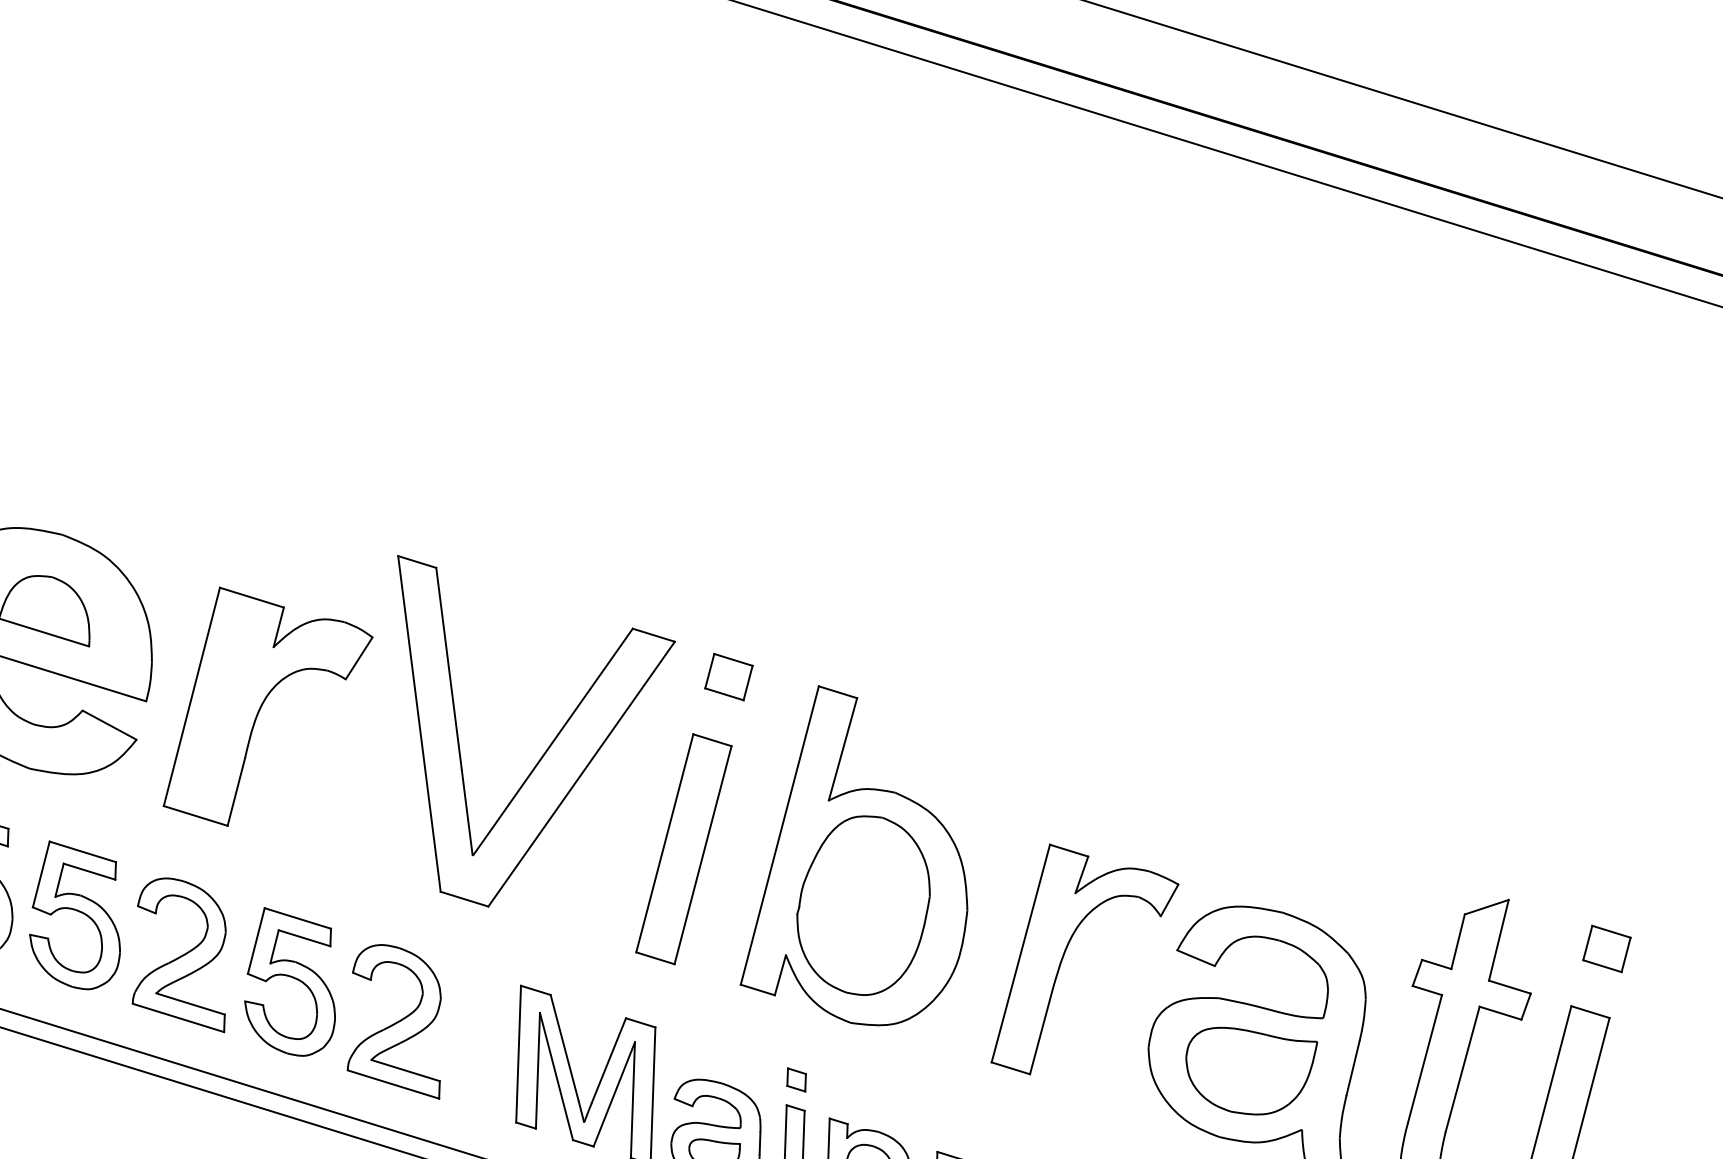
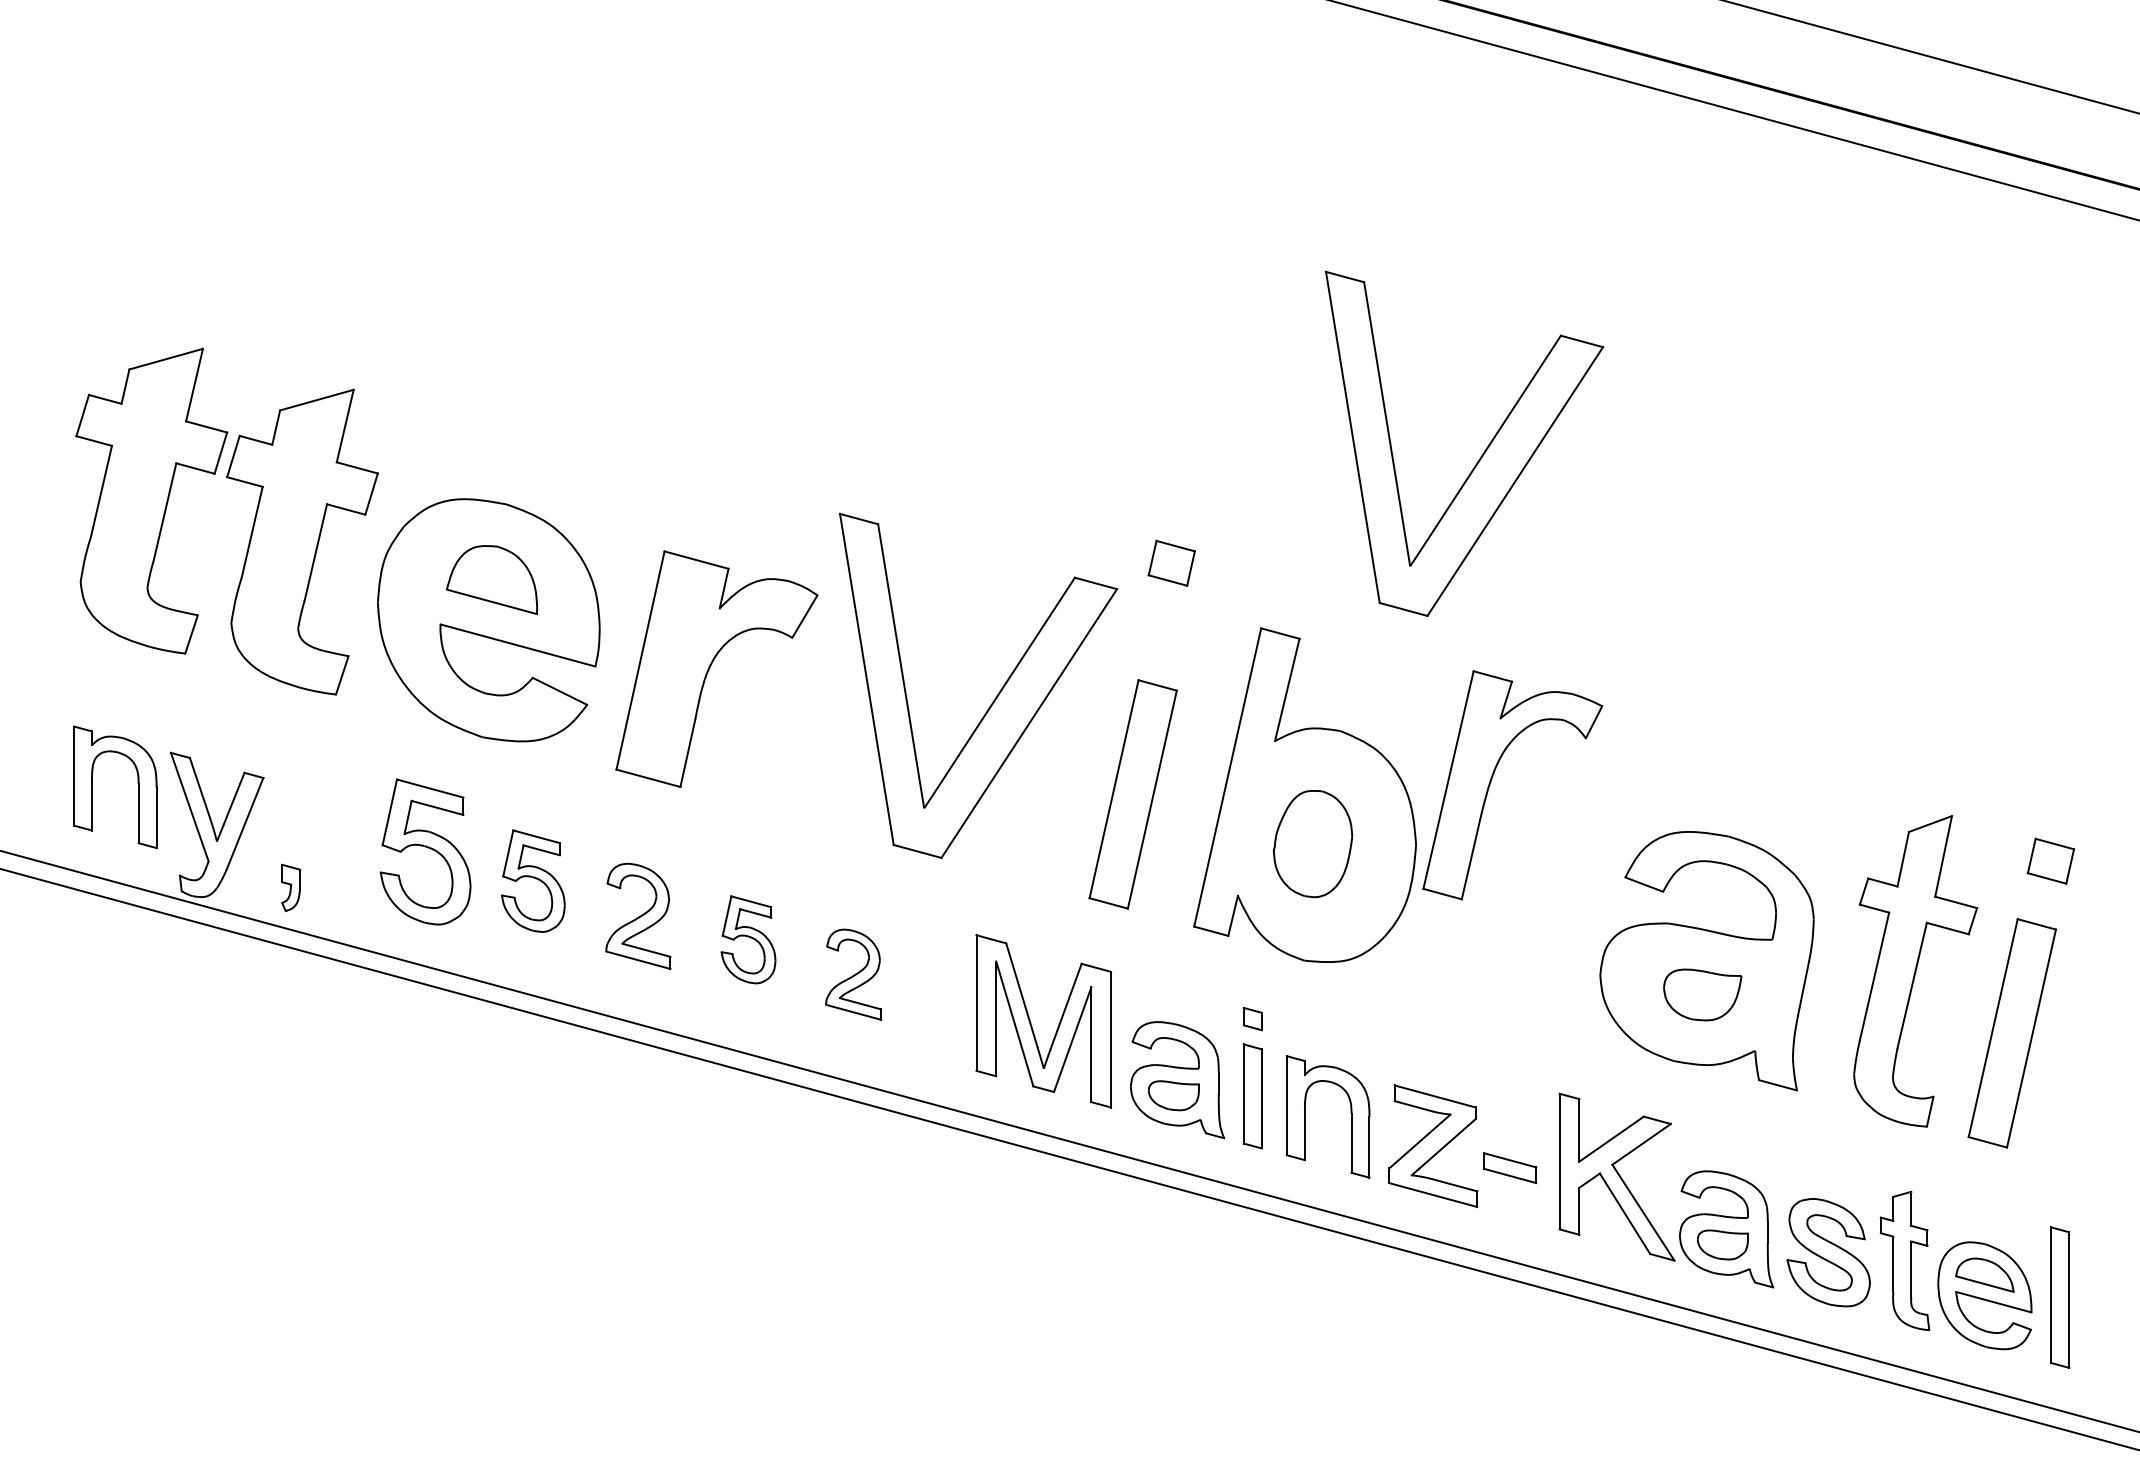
part: (1048, 517) -> (1482, 453), added
part: (728, 676) -> (1171, 562), moved
part: (862, 905) -> (1312, 843), size x0.6
part: (76, 914) -> (533, 880), size x0.7
part: (180, 954) -> (638, 916), size x0.7
part: (1065, 954) -> (1492, 779), moved
part: (290, 981) -> (748, 939), size x0.6
part: (395, 1020) -> (853, 974), size x0.6
part: (1250, 1071) -> (1702, 994), size x0.6

